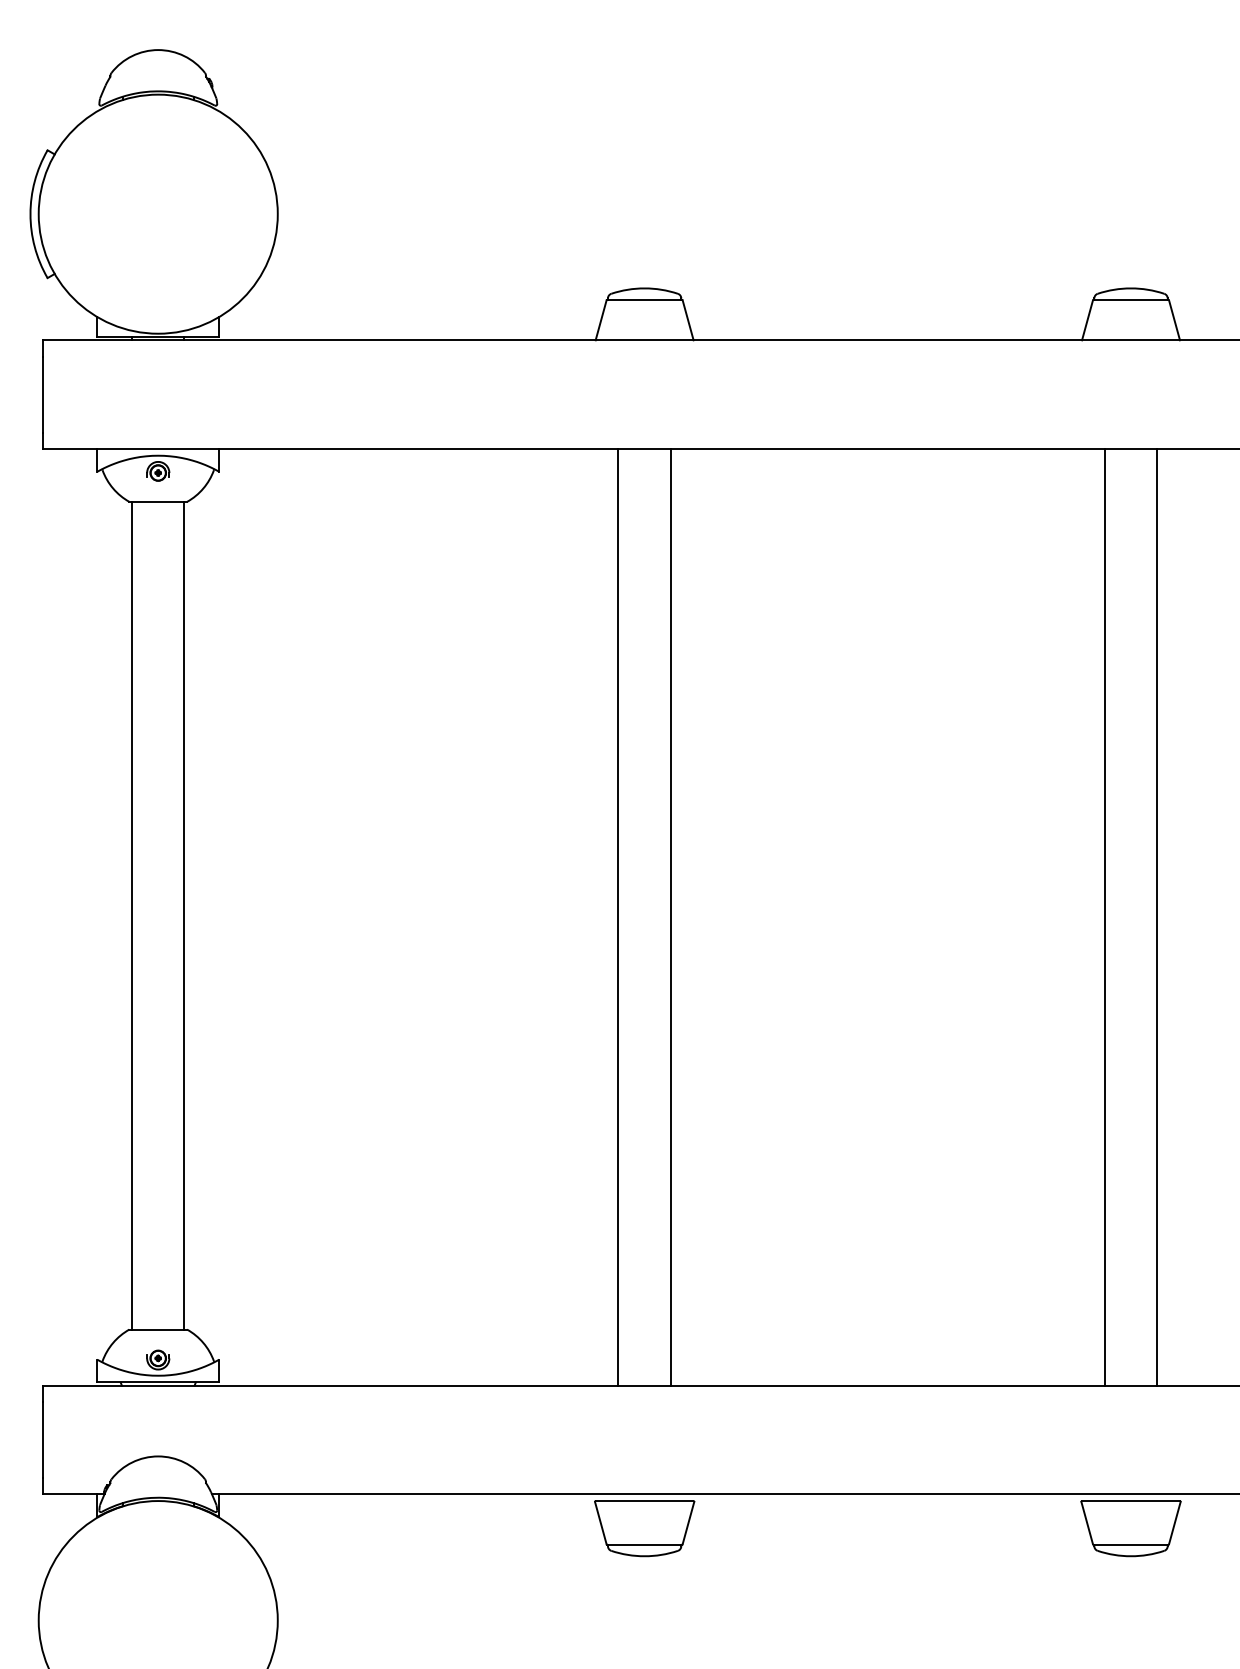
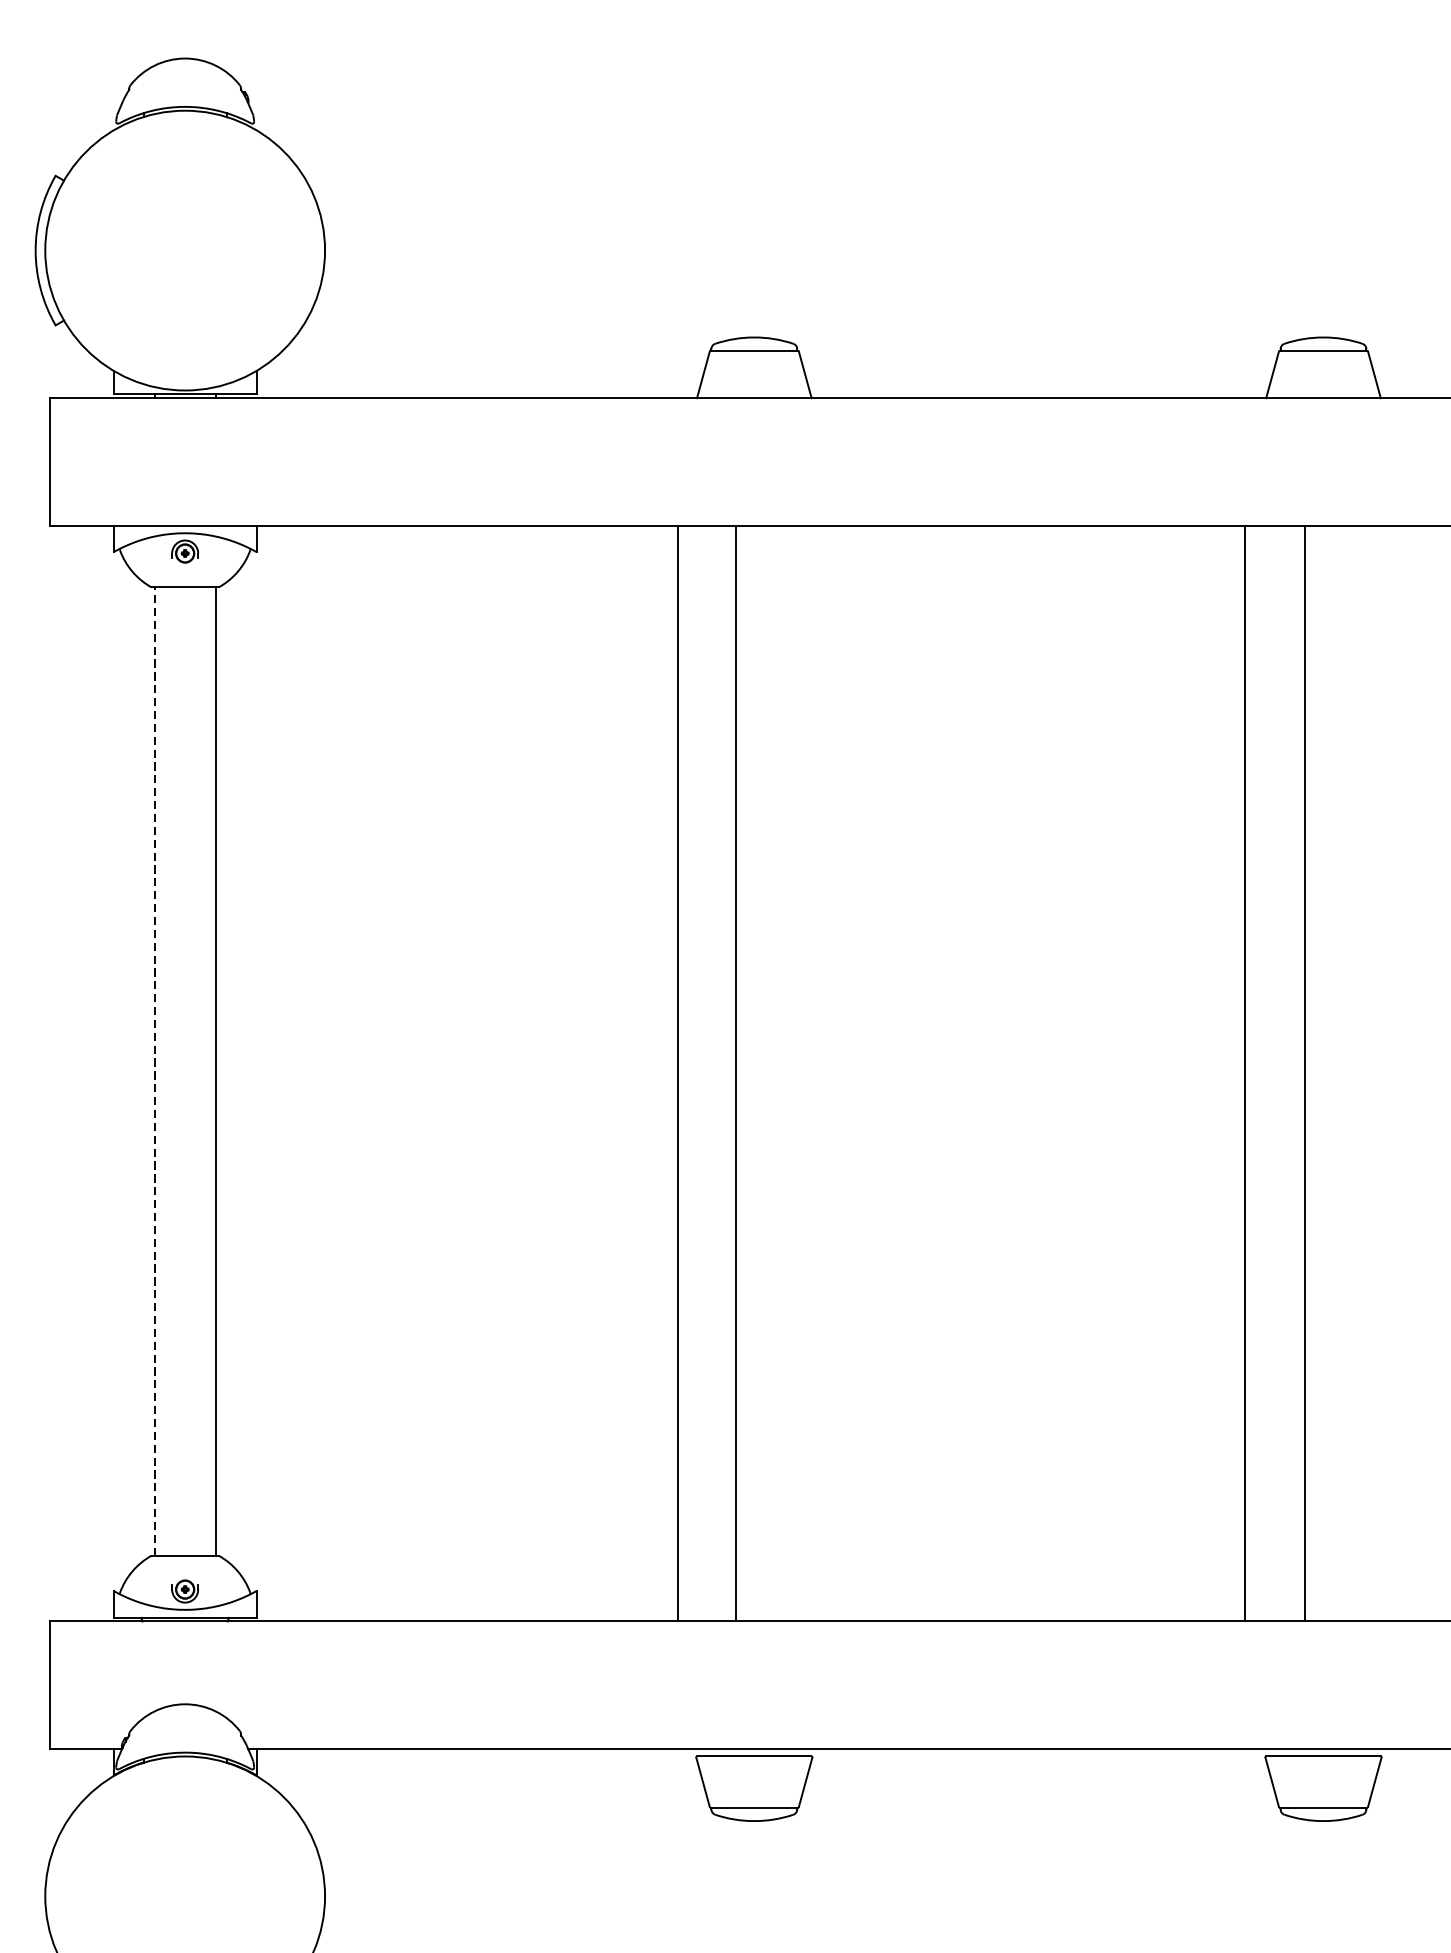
line: (132, 915) -> (155, 1071), solid -> dashed
line: (618, 917) -> (678, 1073), moved
line: (670, 917) -> (735, 1073), moved
line: (1104, 917) -> (1244, 1073), moved
line: (1157, 917) -> (1305, 1073), moved

